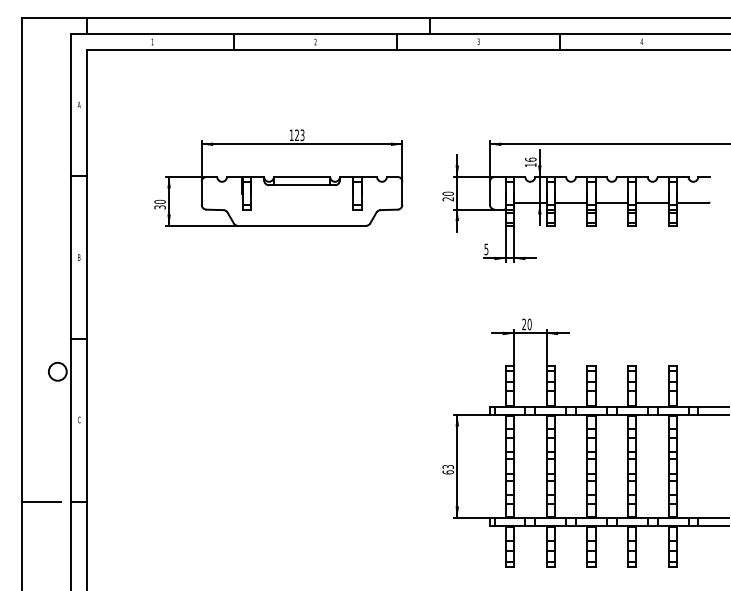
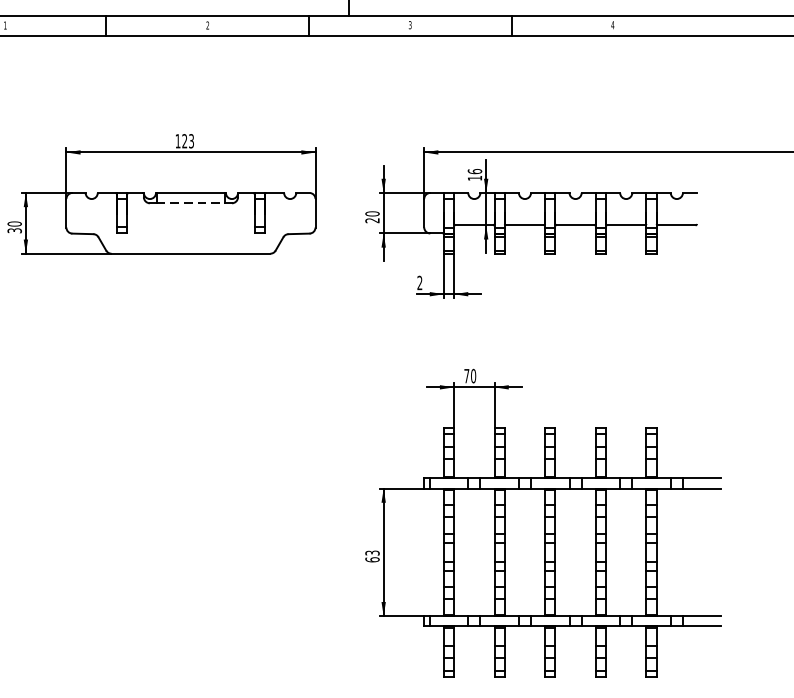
line: (302, 185) -> (191, 203), solid -> dashed
text: (486, 249) -> (419, 283), 5 -> 2
text: (524, 324) -> (467, 376), 20 -> 70

